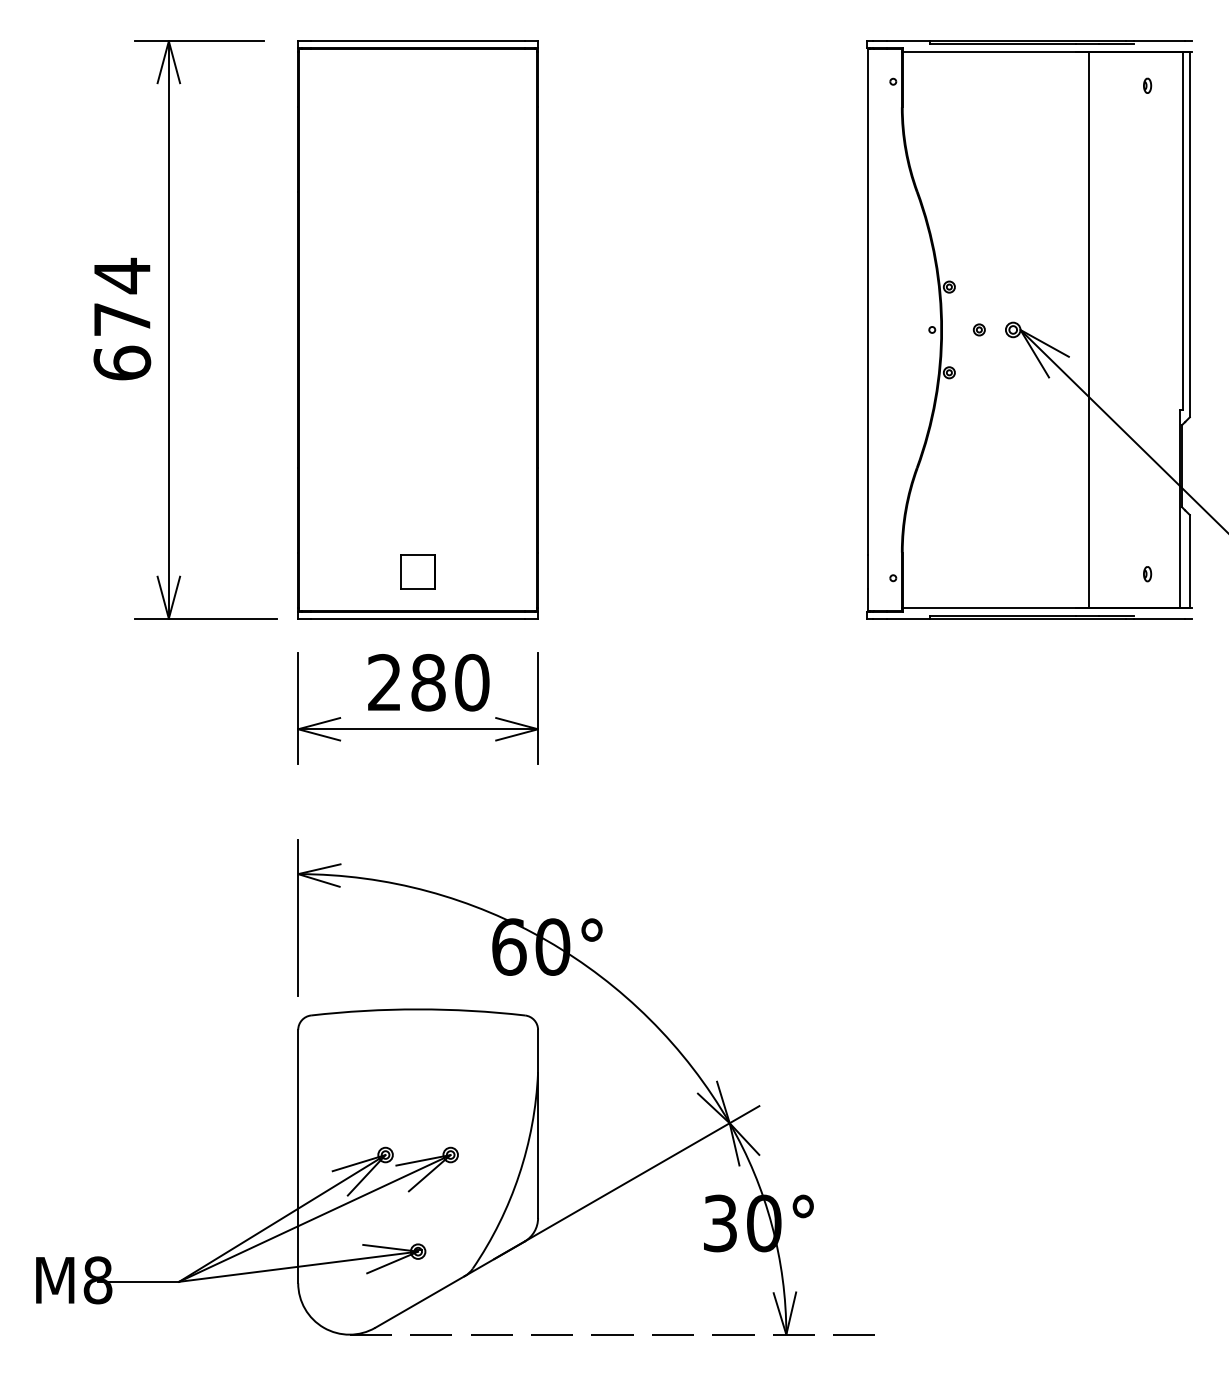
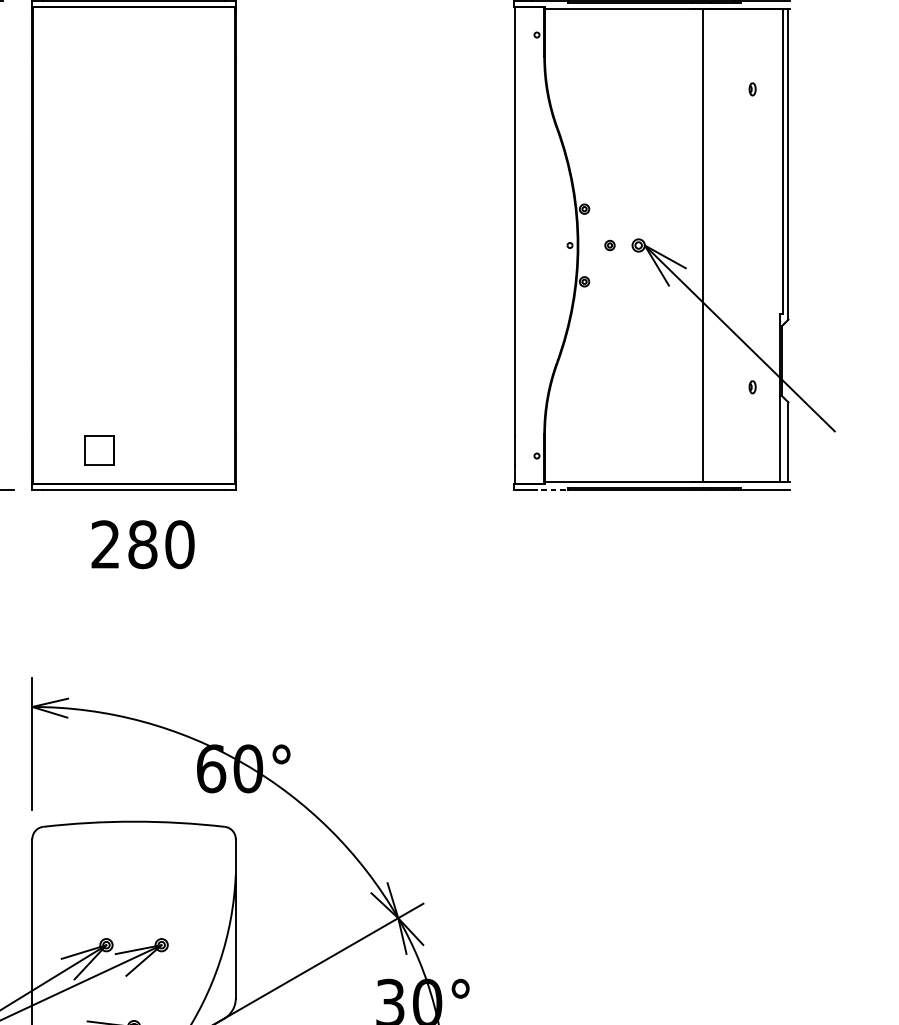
part: (1147, 85) -> (752, 89), moved
part: (417, 571) -> (98, 450), moved
part: (1147, 574) -> (752, 387), moved
line: (909, 618) -> (550, 490), solid -> dashed
part: (417, 728) -> (133, 583), removed

